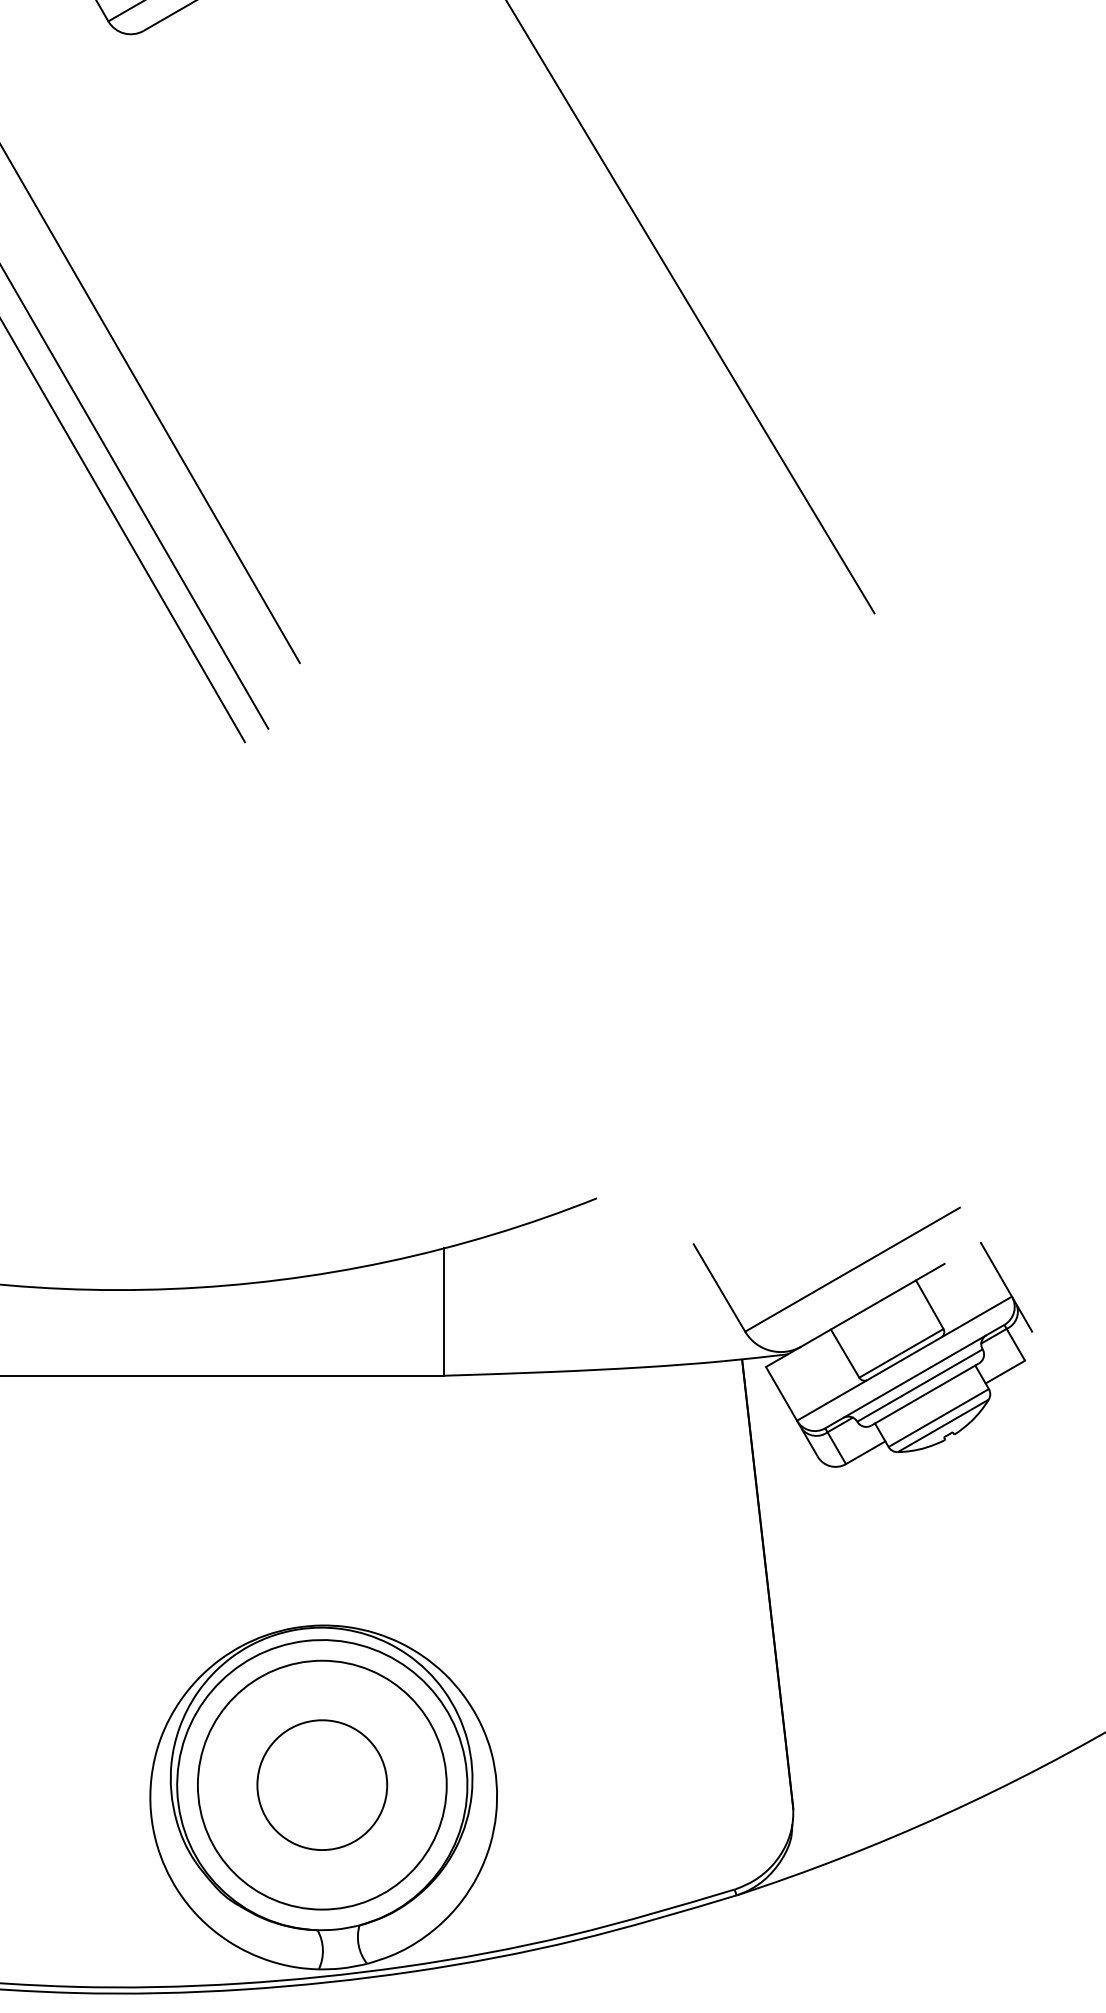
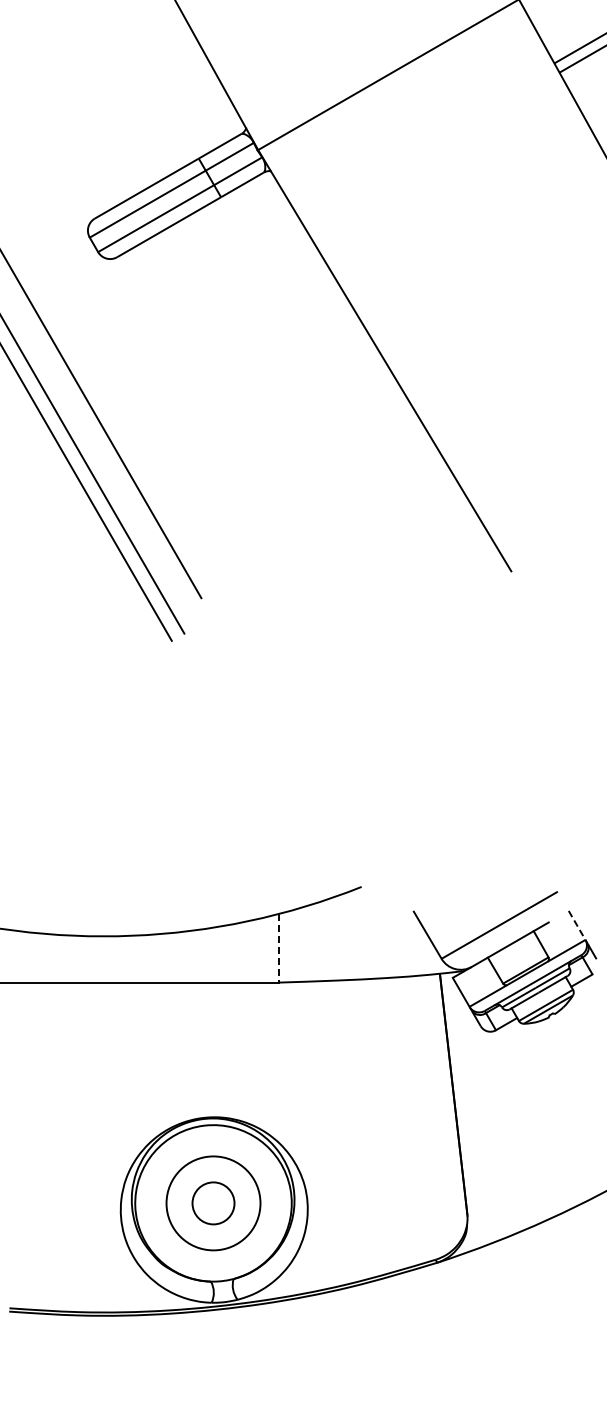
line: (997, 1269) -> (577, 925), solid -> dashed
line: (444, 1312) -> (279, 948), solid -> dashed
circle: (322, 1785) -> (213, 1203), size x0.6
circle: (322, 1785) -> (213, 1203), size x0.7

